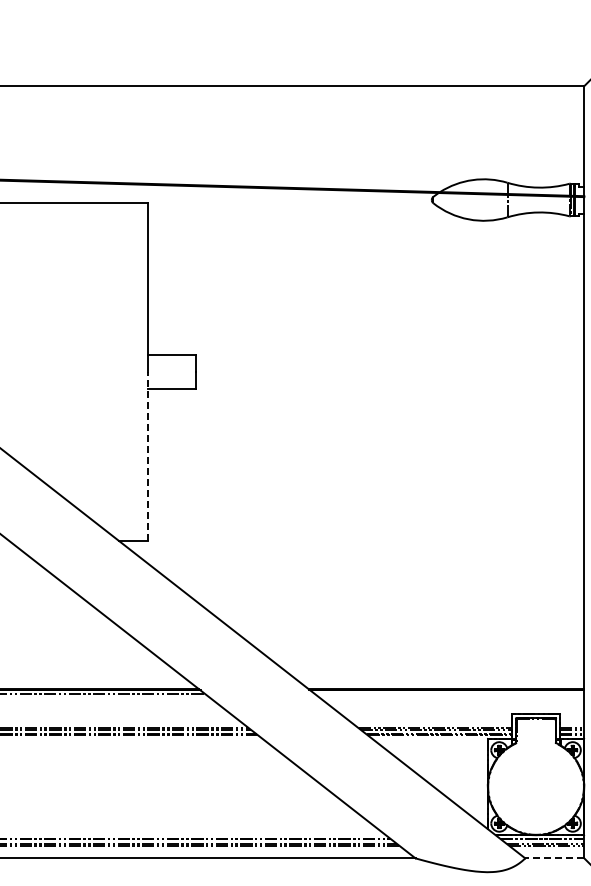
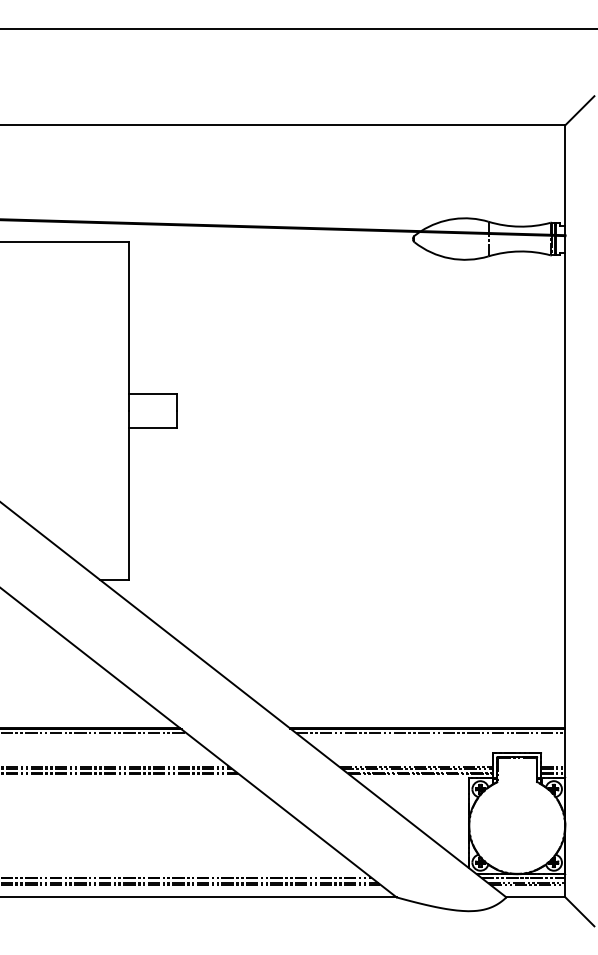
line: (148, 455) -> (129, 494), dashed -> solid
line: (449, 693) -> (430, 732), added
line: (554, 858) -> (535, 897), dashed -> solid

